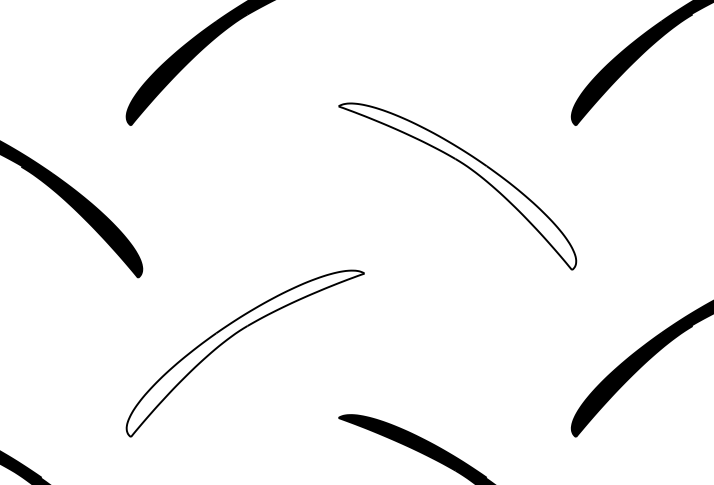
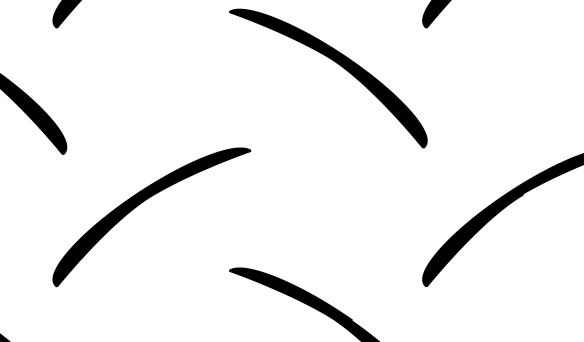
fill: (457, 186) -> (328, 78), added
fill: (245, 353) -> (152, 217), added

